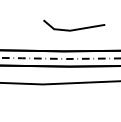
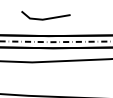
line: (73, 29) -> (45, 18), moved

